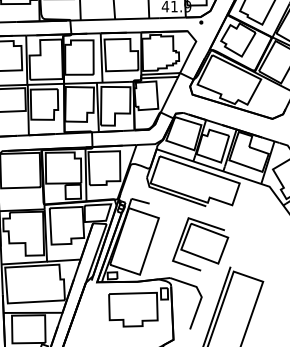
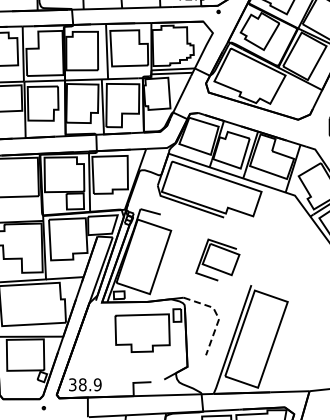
part: (200, 243) -> (217, 259), size x0.7
line: (200, 294) -> (217, 316), solid -> dashed

